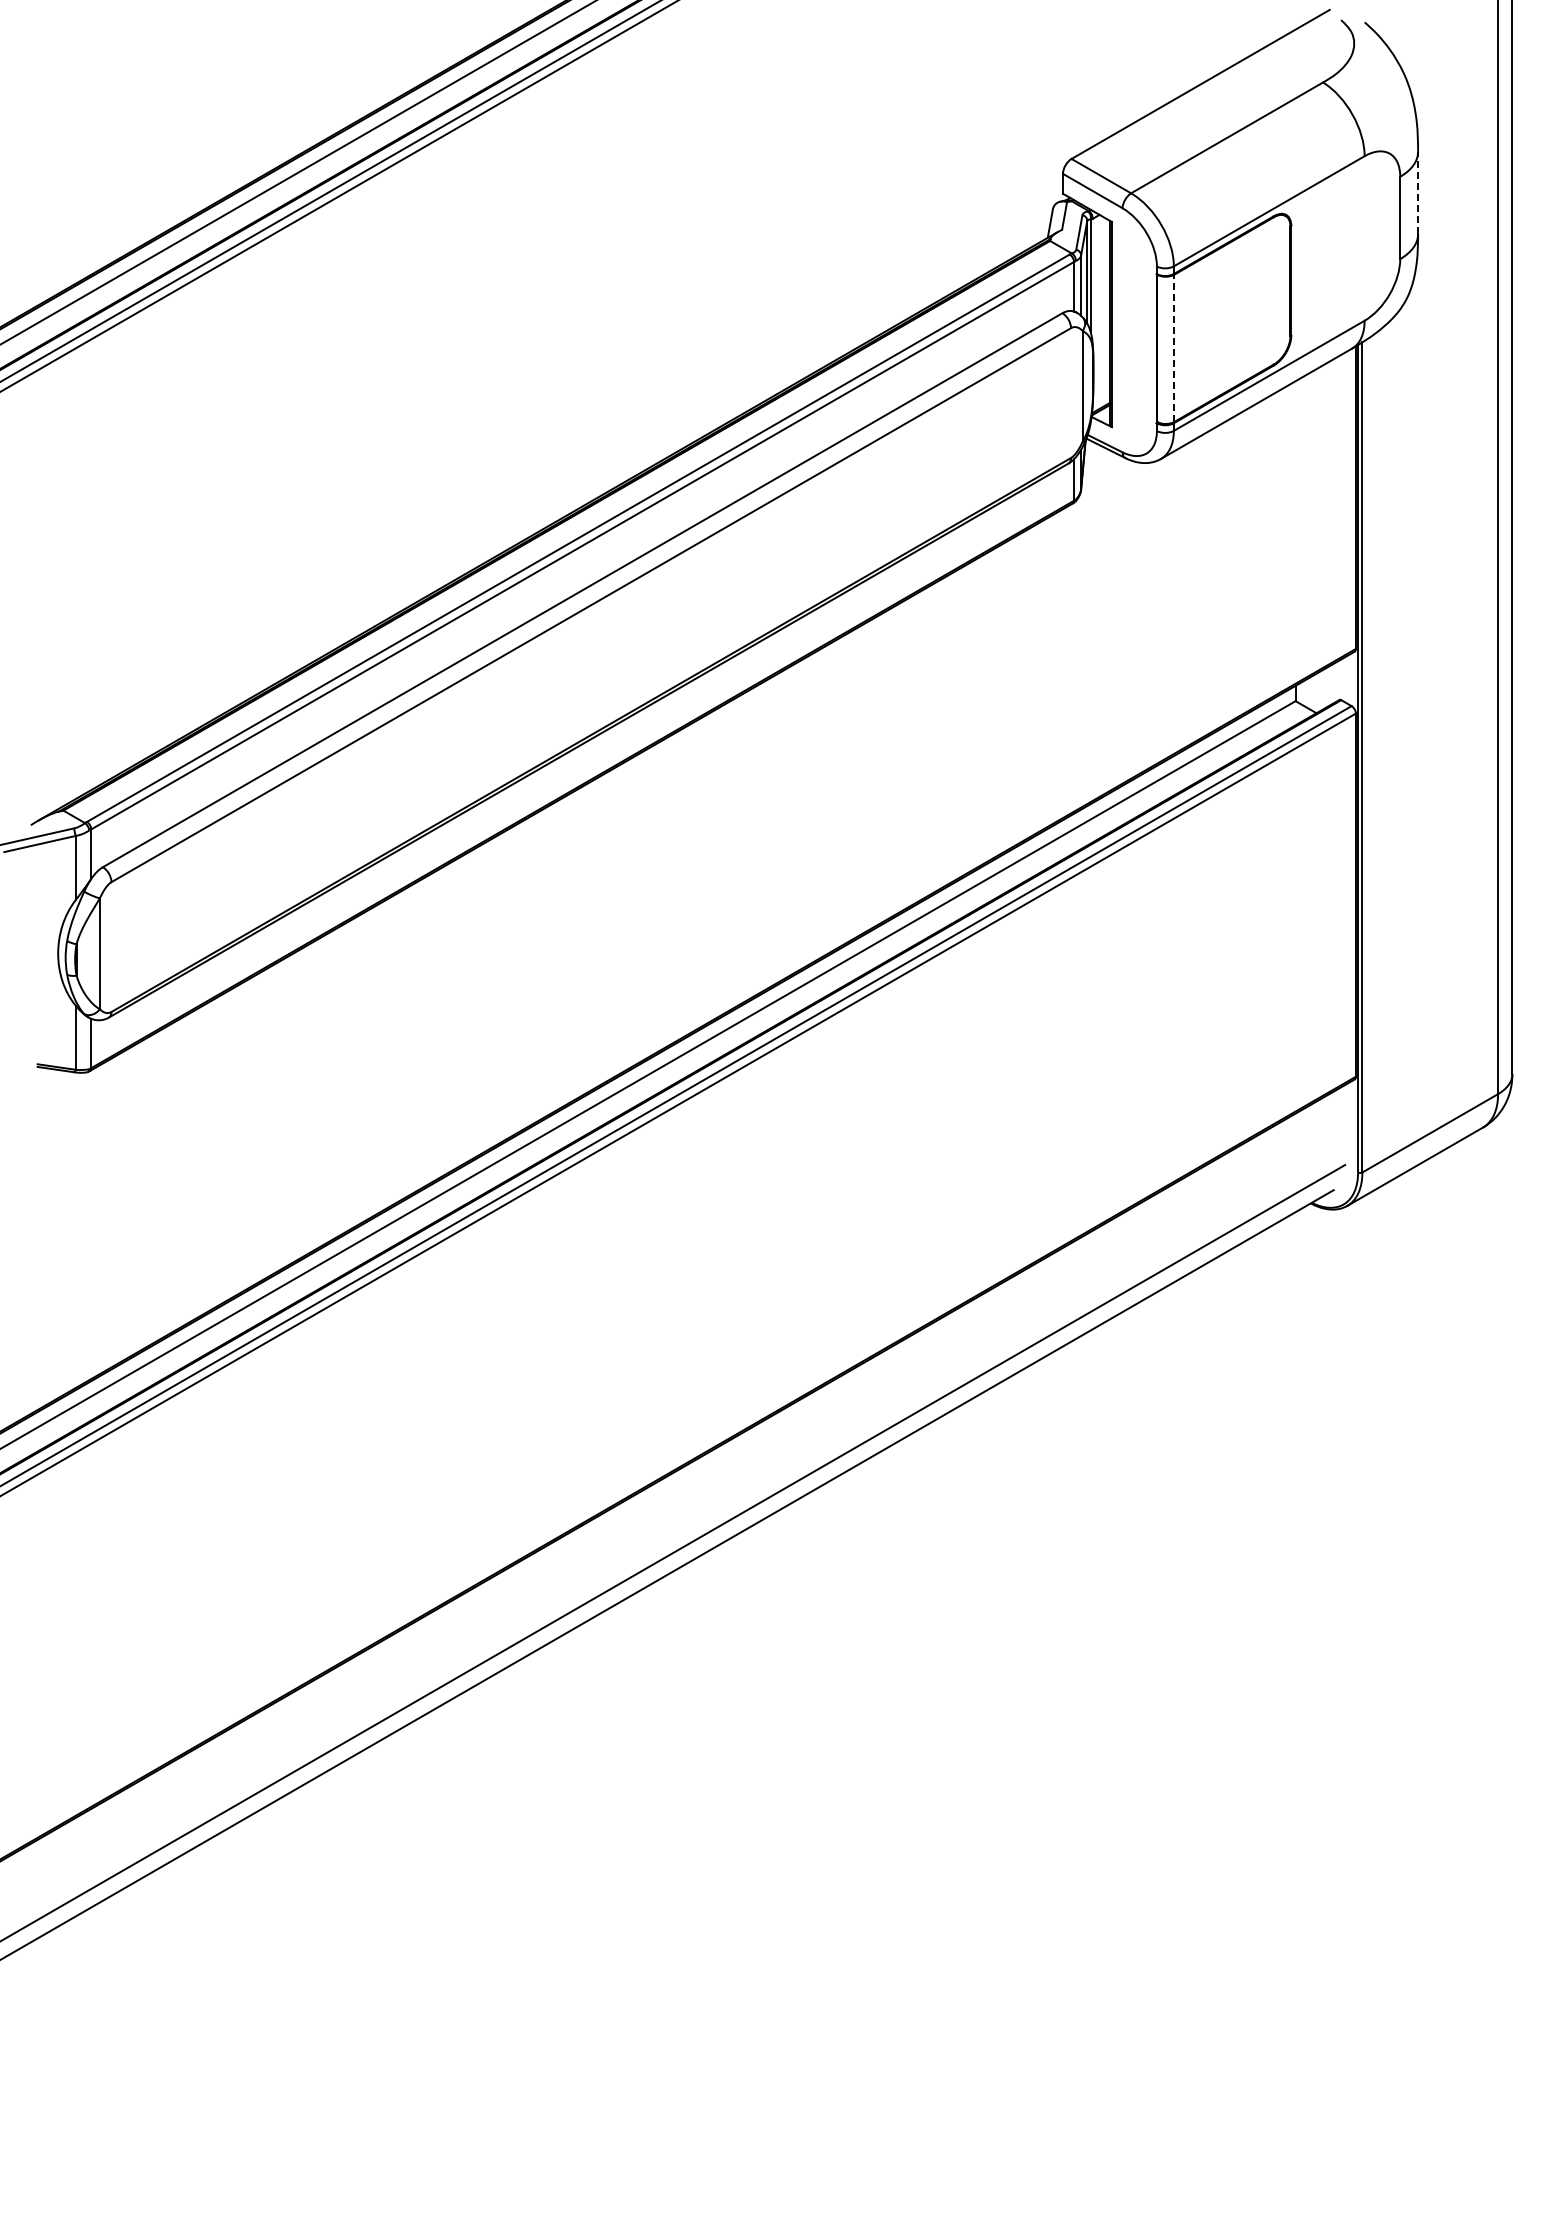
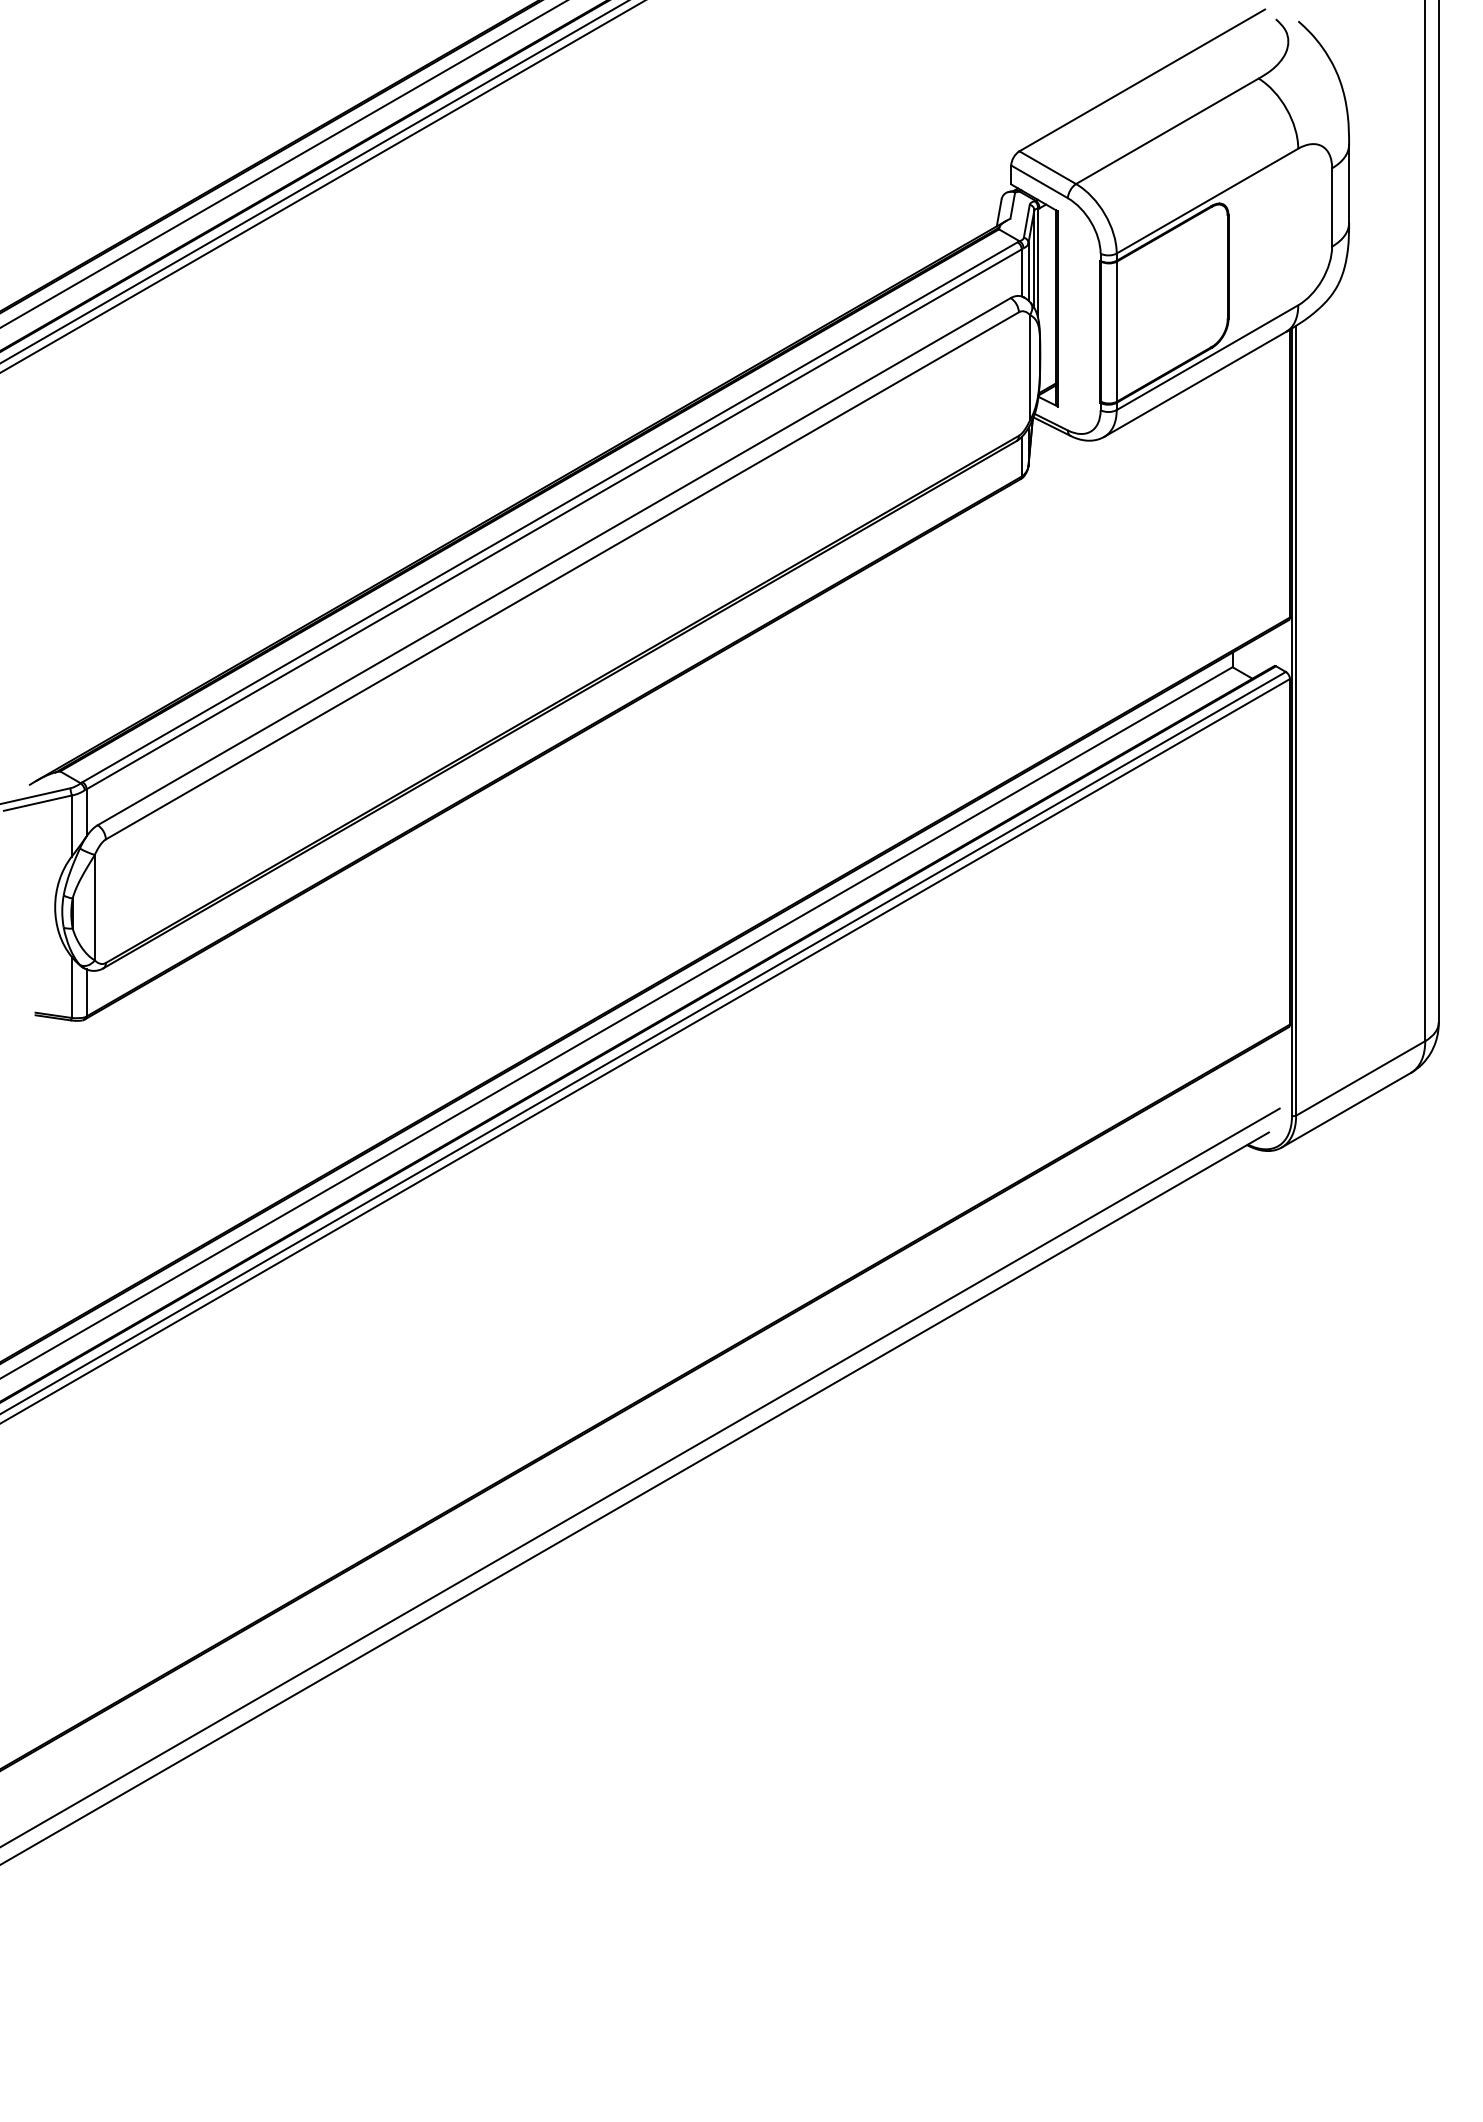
line: (1418, 192) -> (1349, 183), dashed -> solid
line: (1174, 348) -> (1117, 331), dashed -> solid

